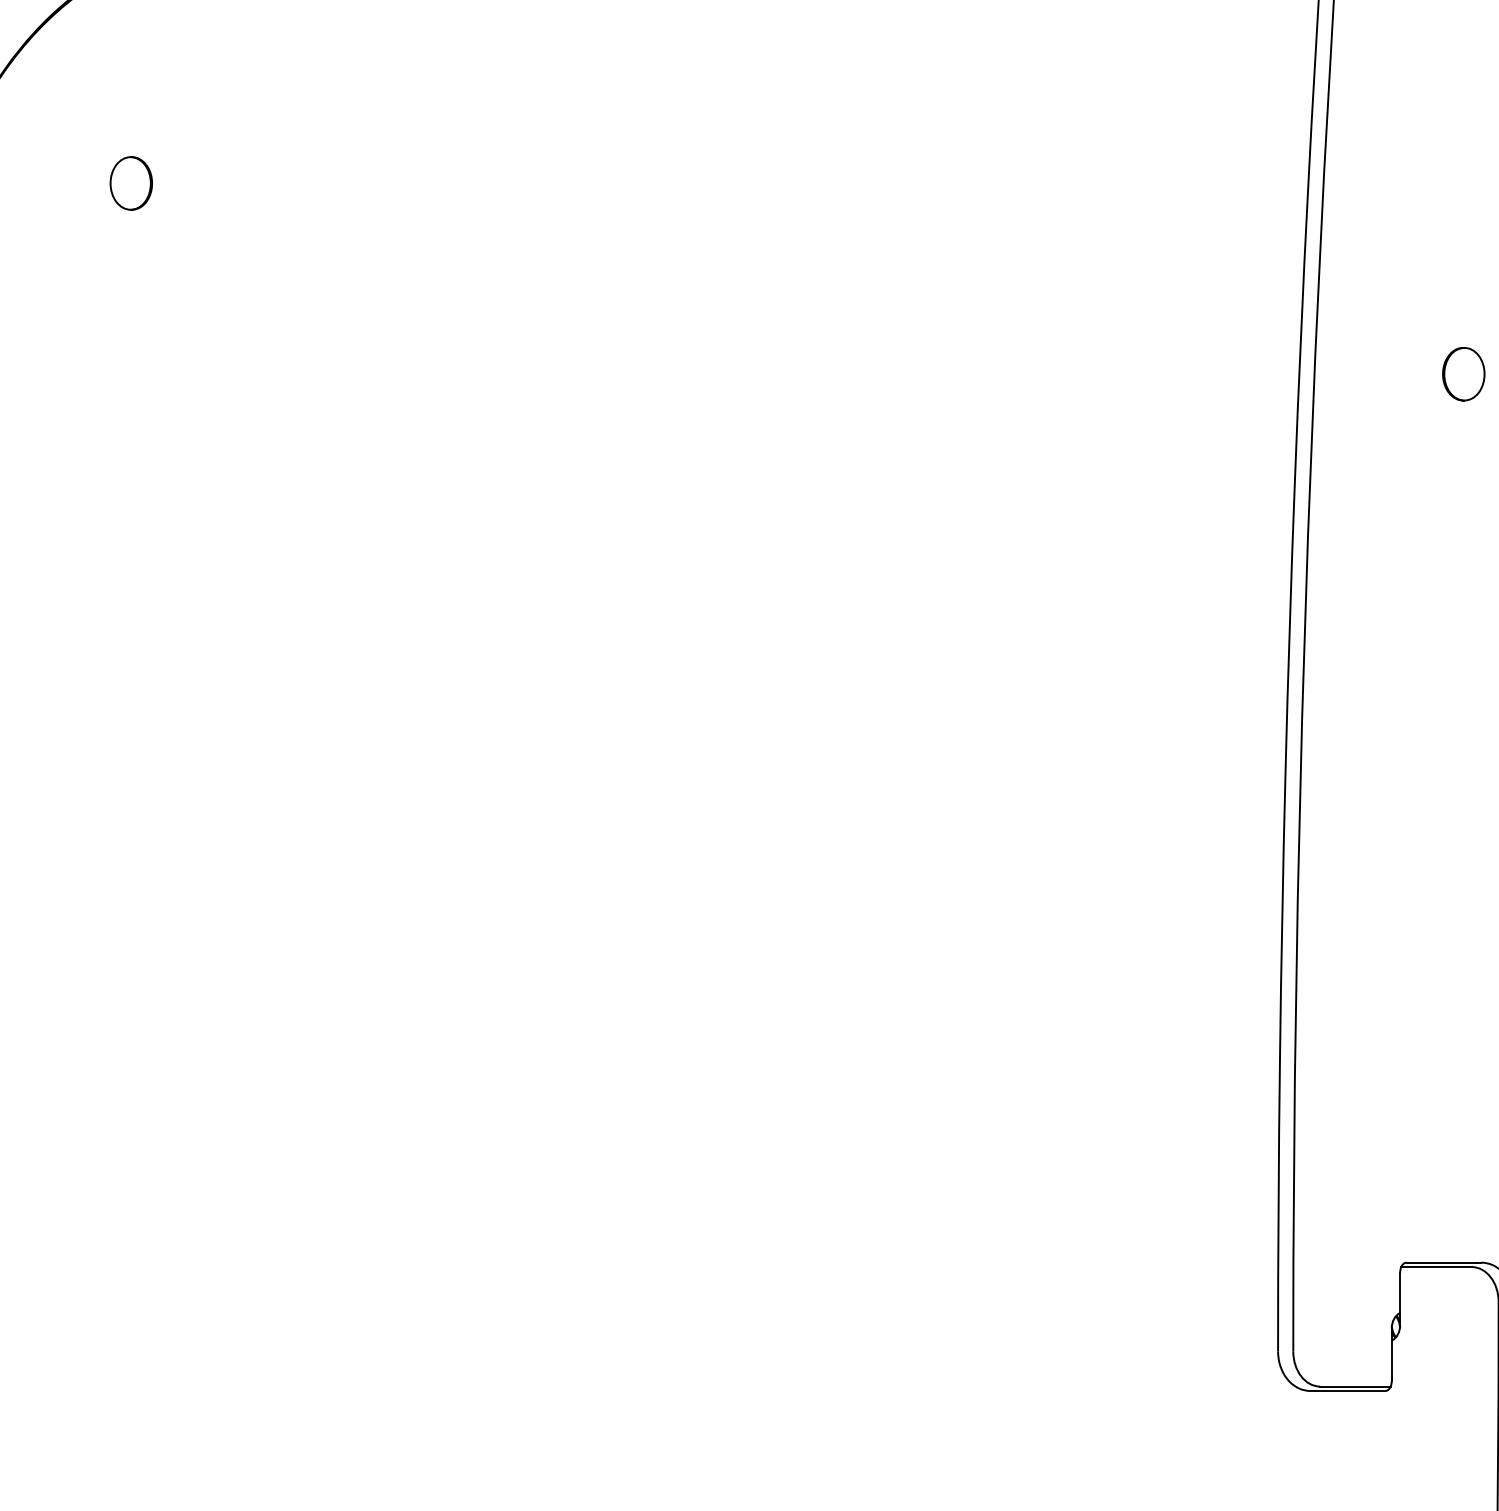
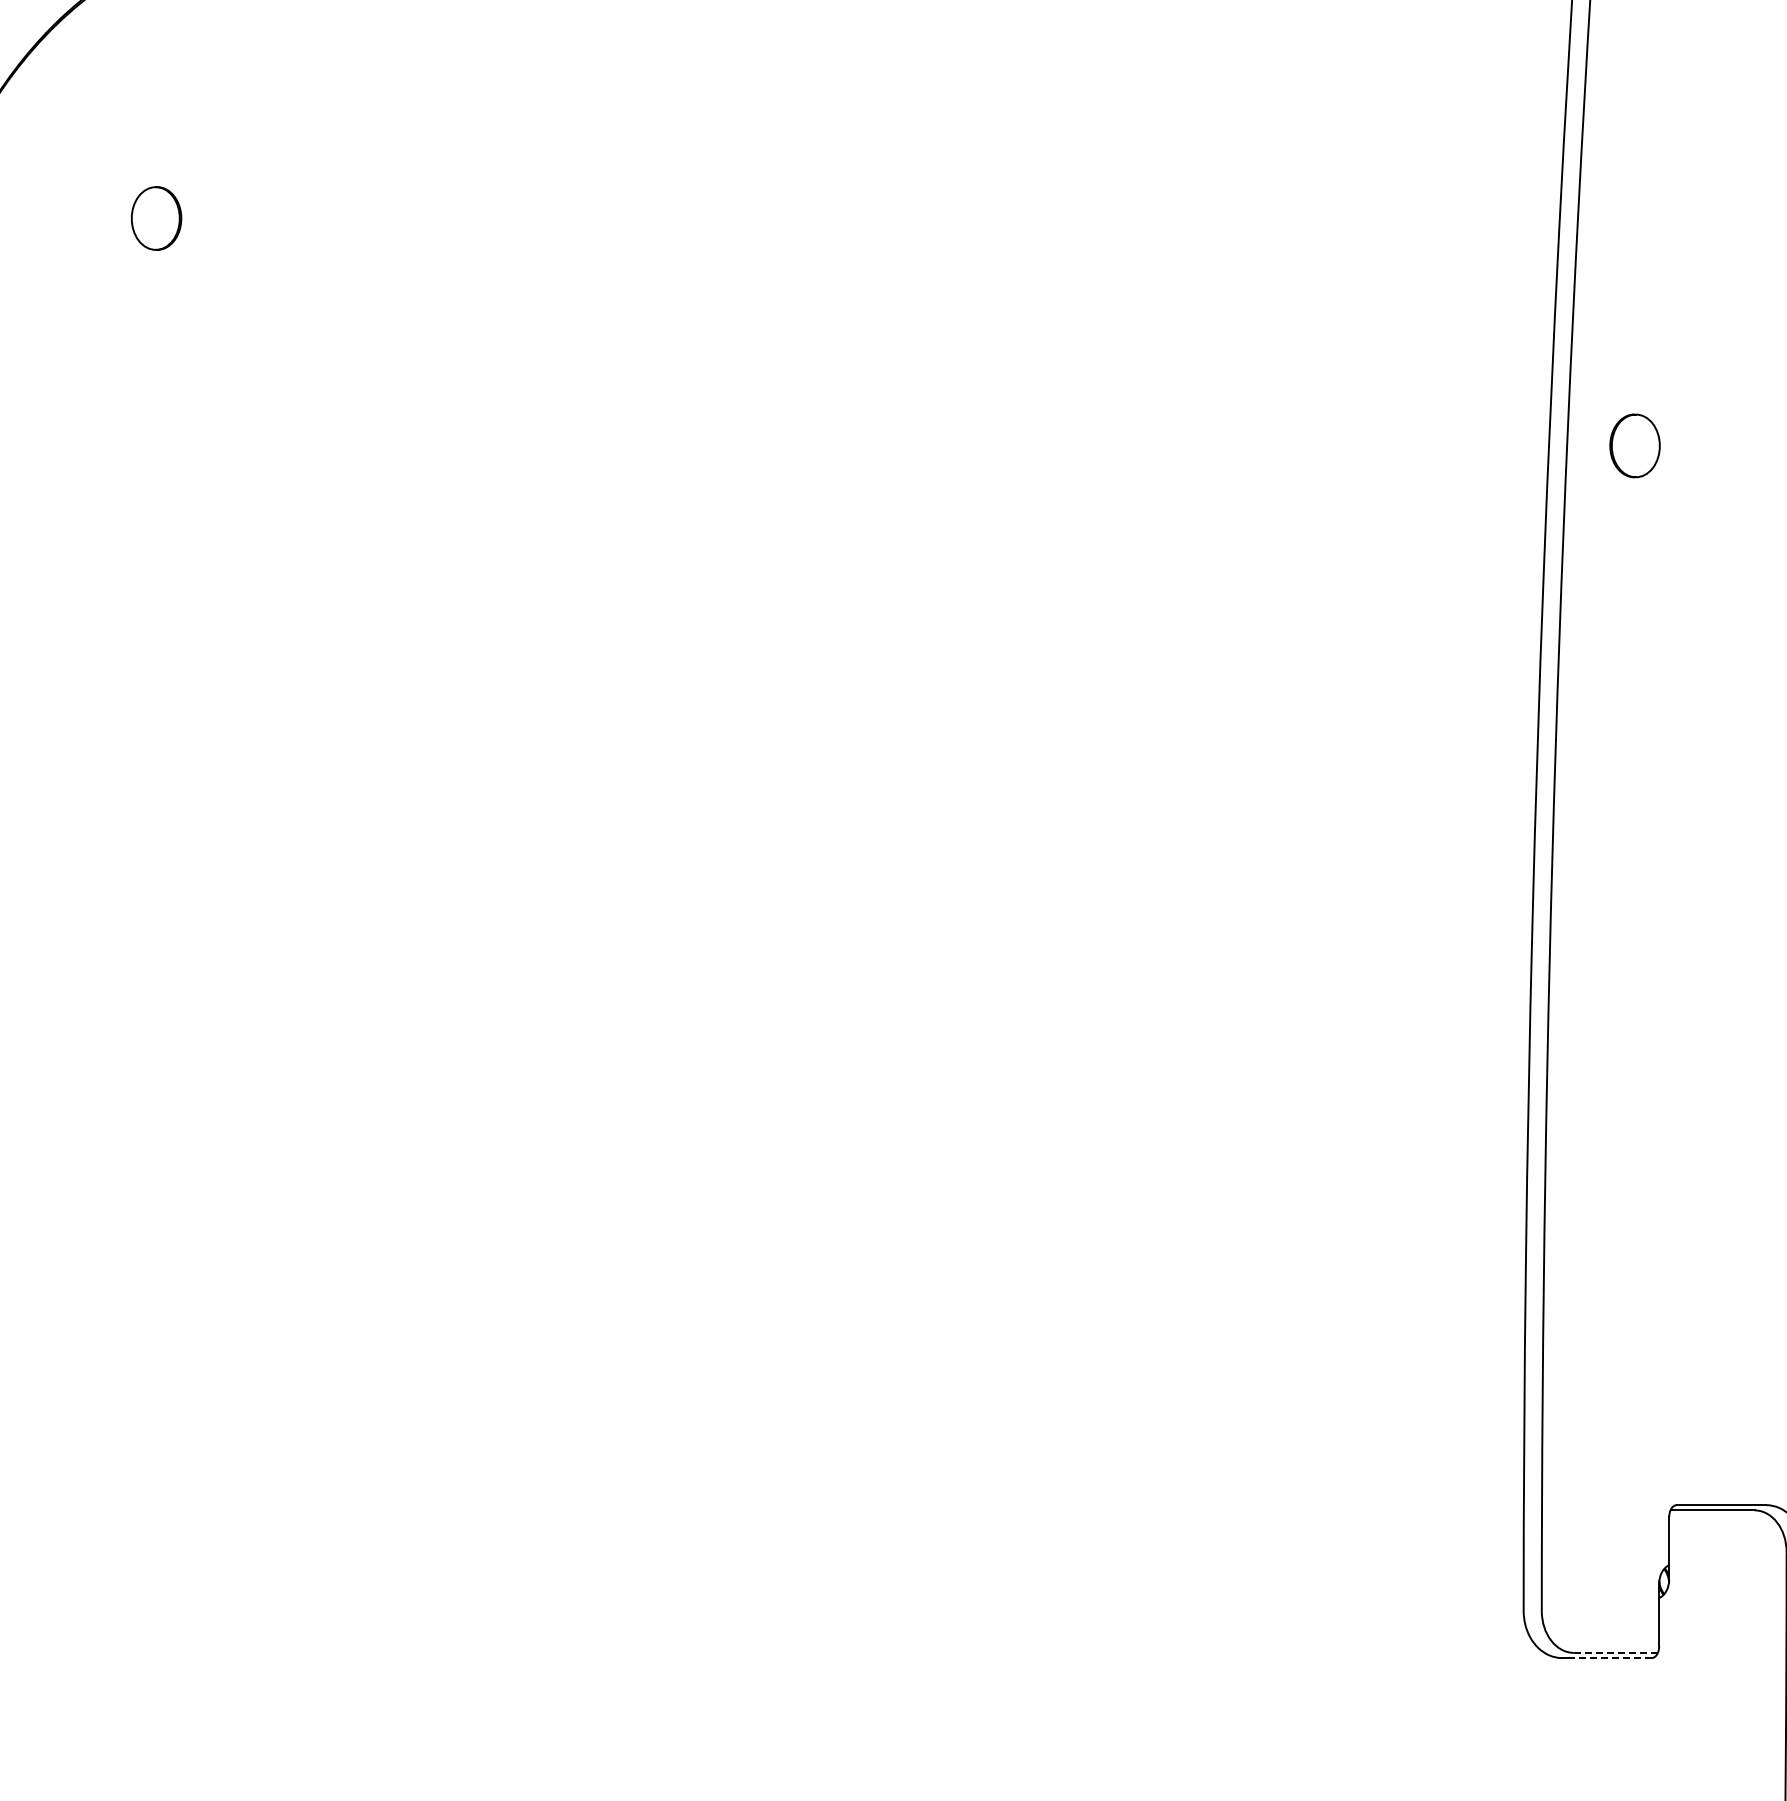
part: (1463, 373) -> (1634, 445), moved
line: (1355, 1386) -> (1615, 1652), solid -> dashed
line: (1350, 1391) -> (1609, 1658), solid -> dashed

